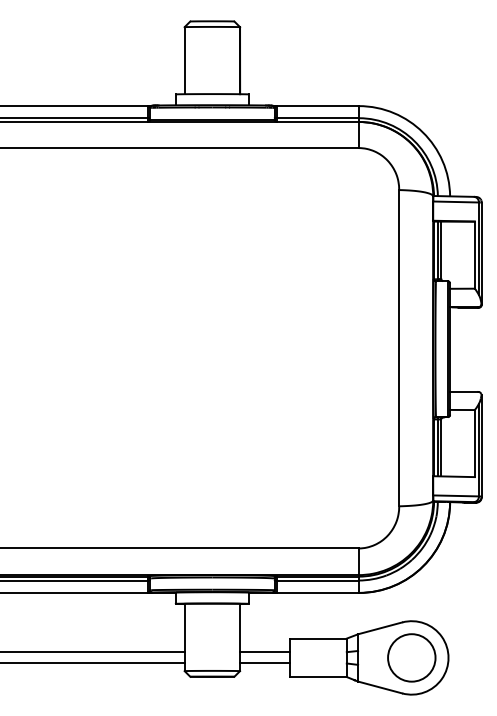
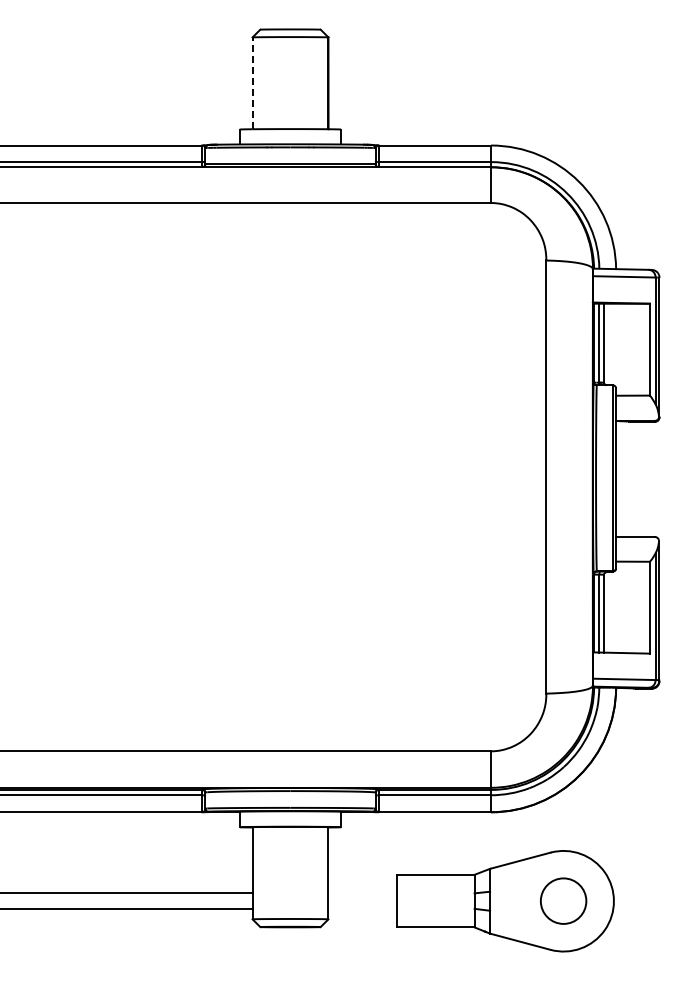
line: (184, 60) -> (252, 83), solid -> dashed
line: (264, 652) -> (362, 893), removed
circle: (411, 657) -> (563, 900), size x0.7
line: (264, 663) -> (362, 908), removed

